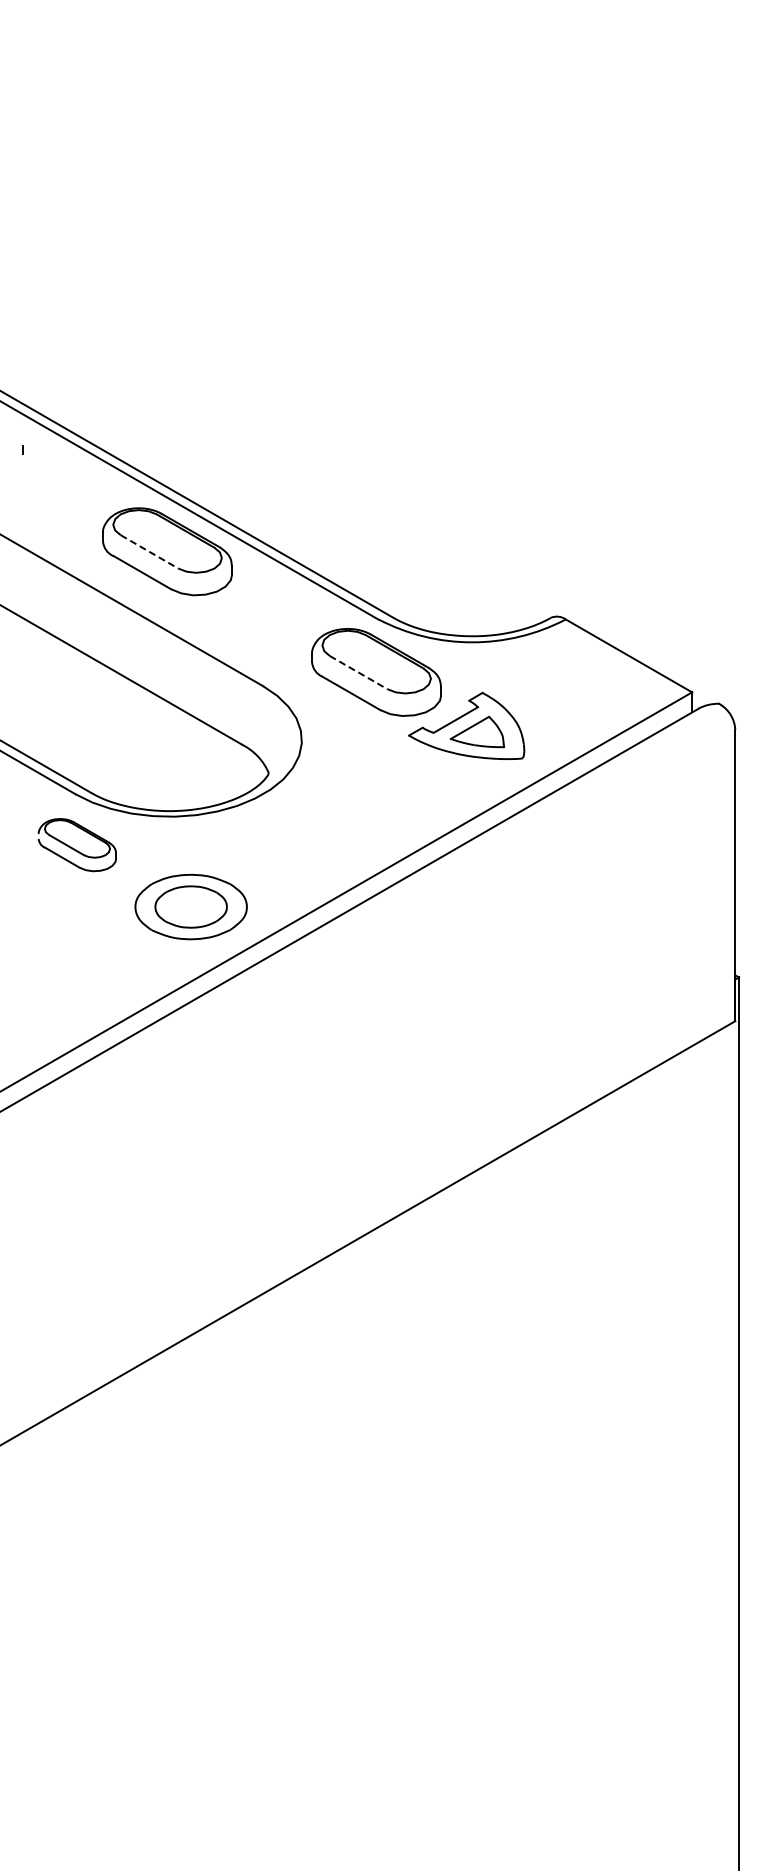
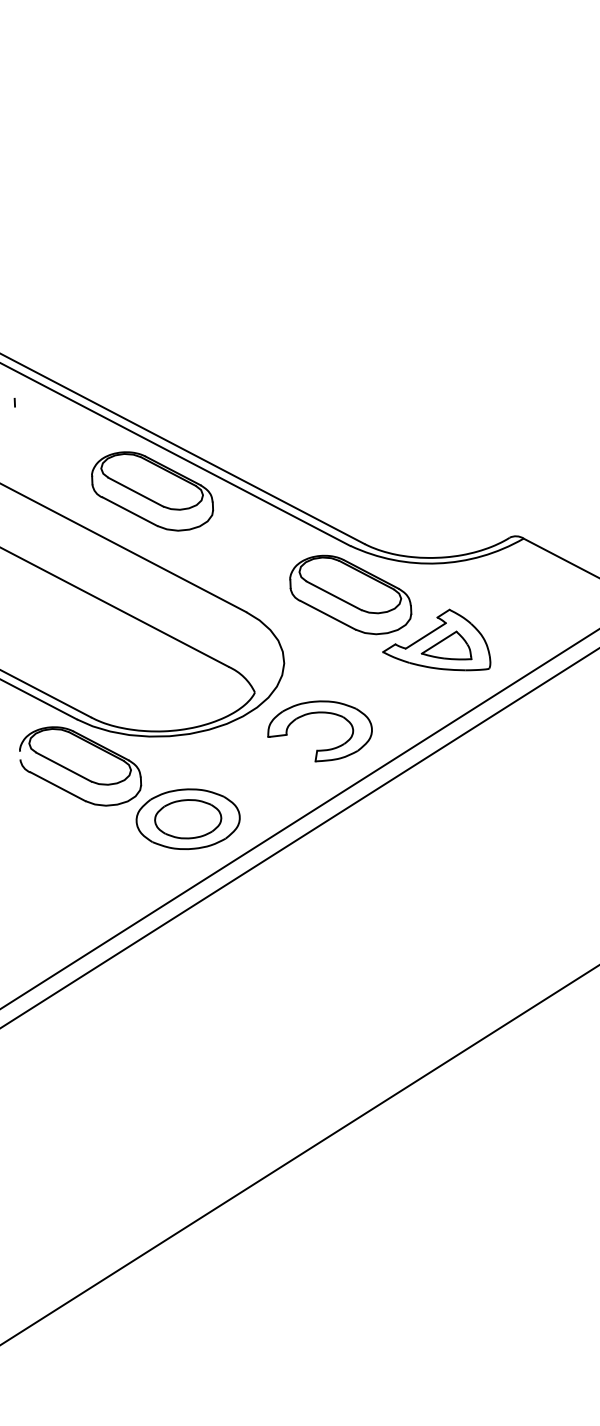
line: (149, 552) -> (135, 492), dashed -> solid
line: (359, 672) -> (334, 595), dashed -> solid
part: (343, 837) -> (326, 748), added
part: (77, 844) -> (80, 765), size x1.67

